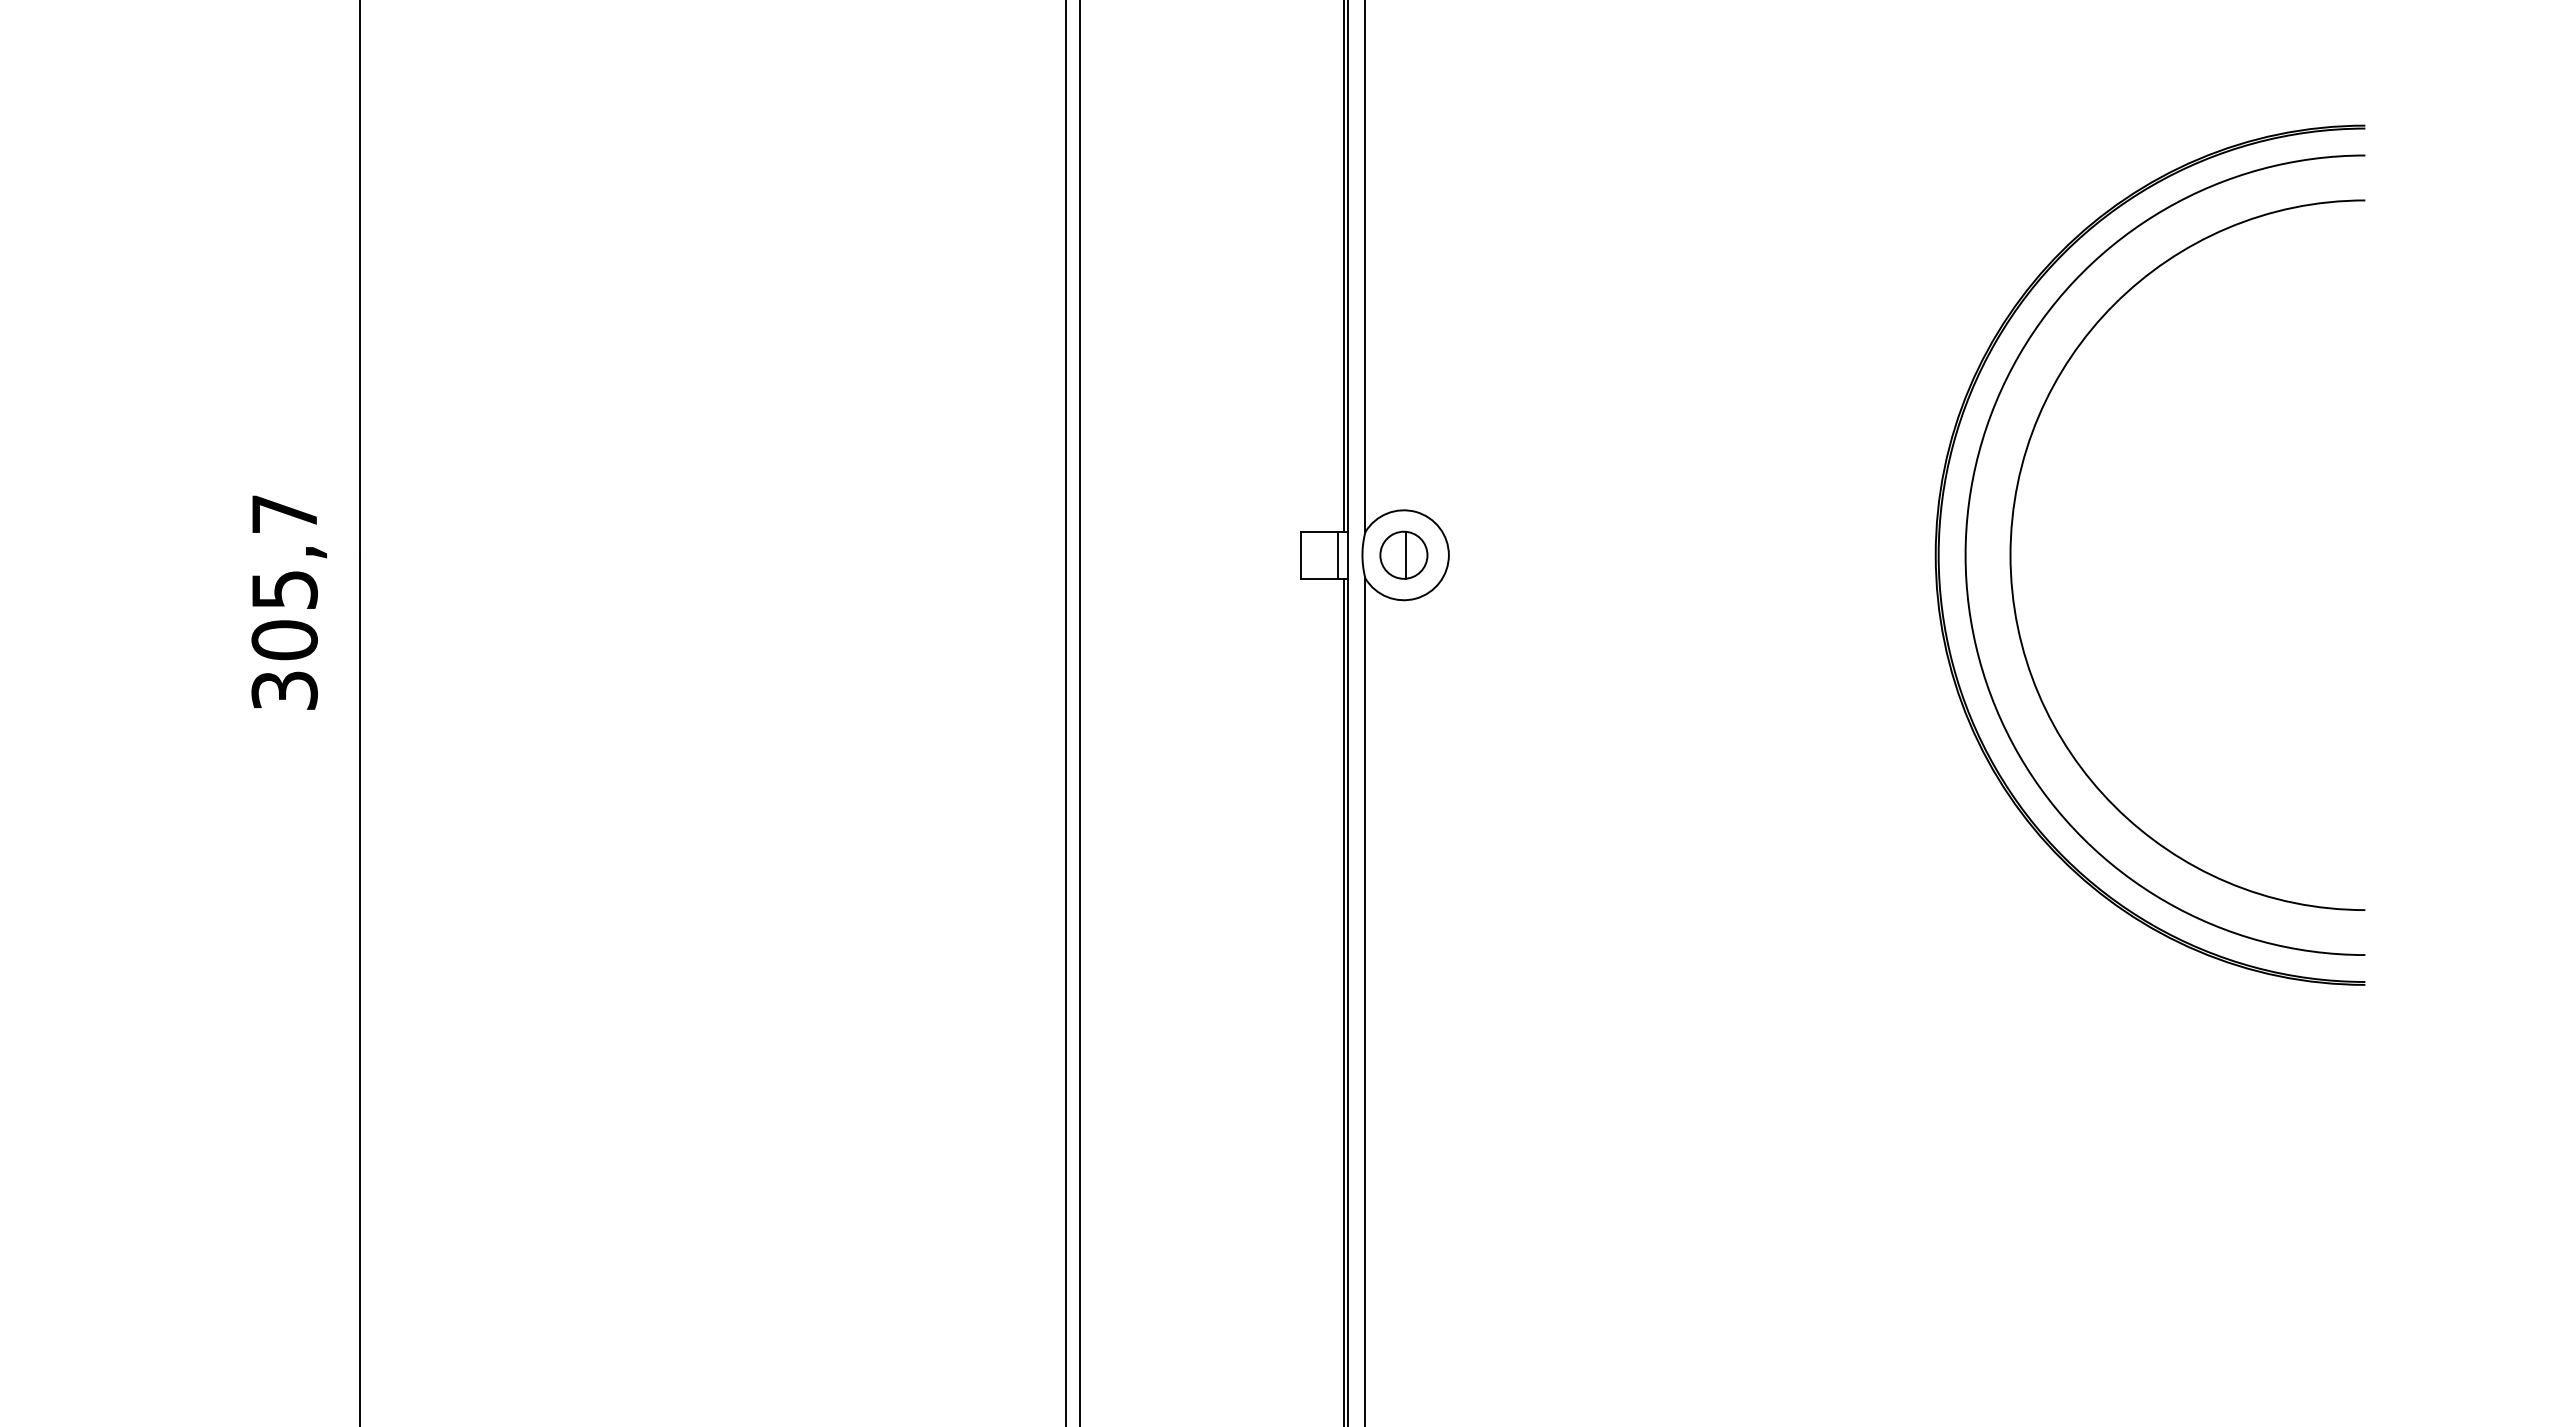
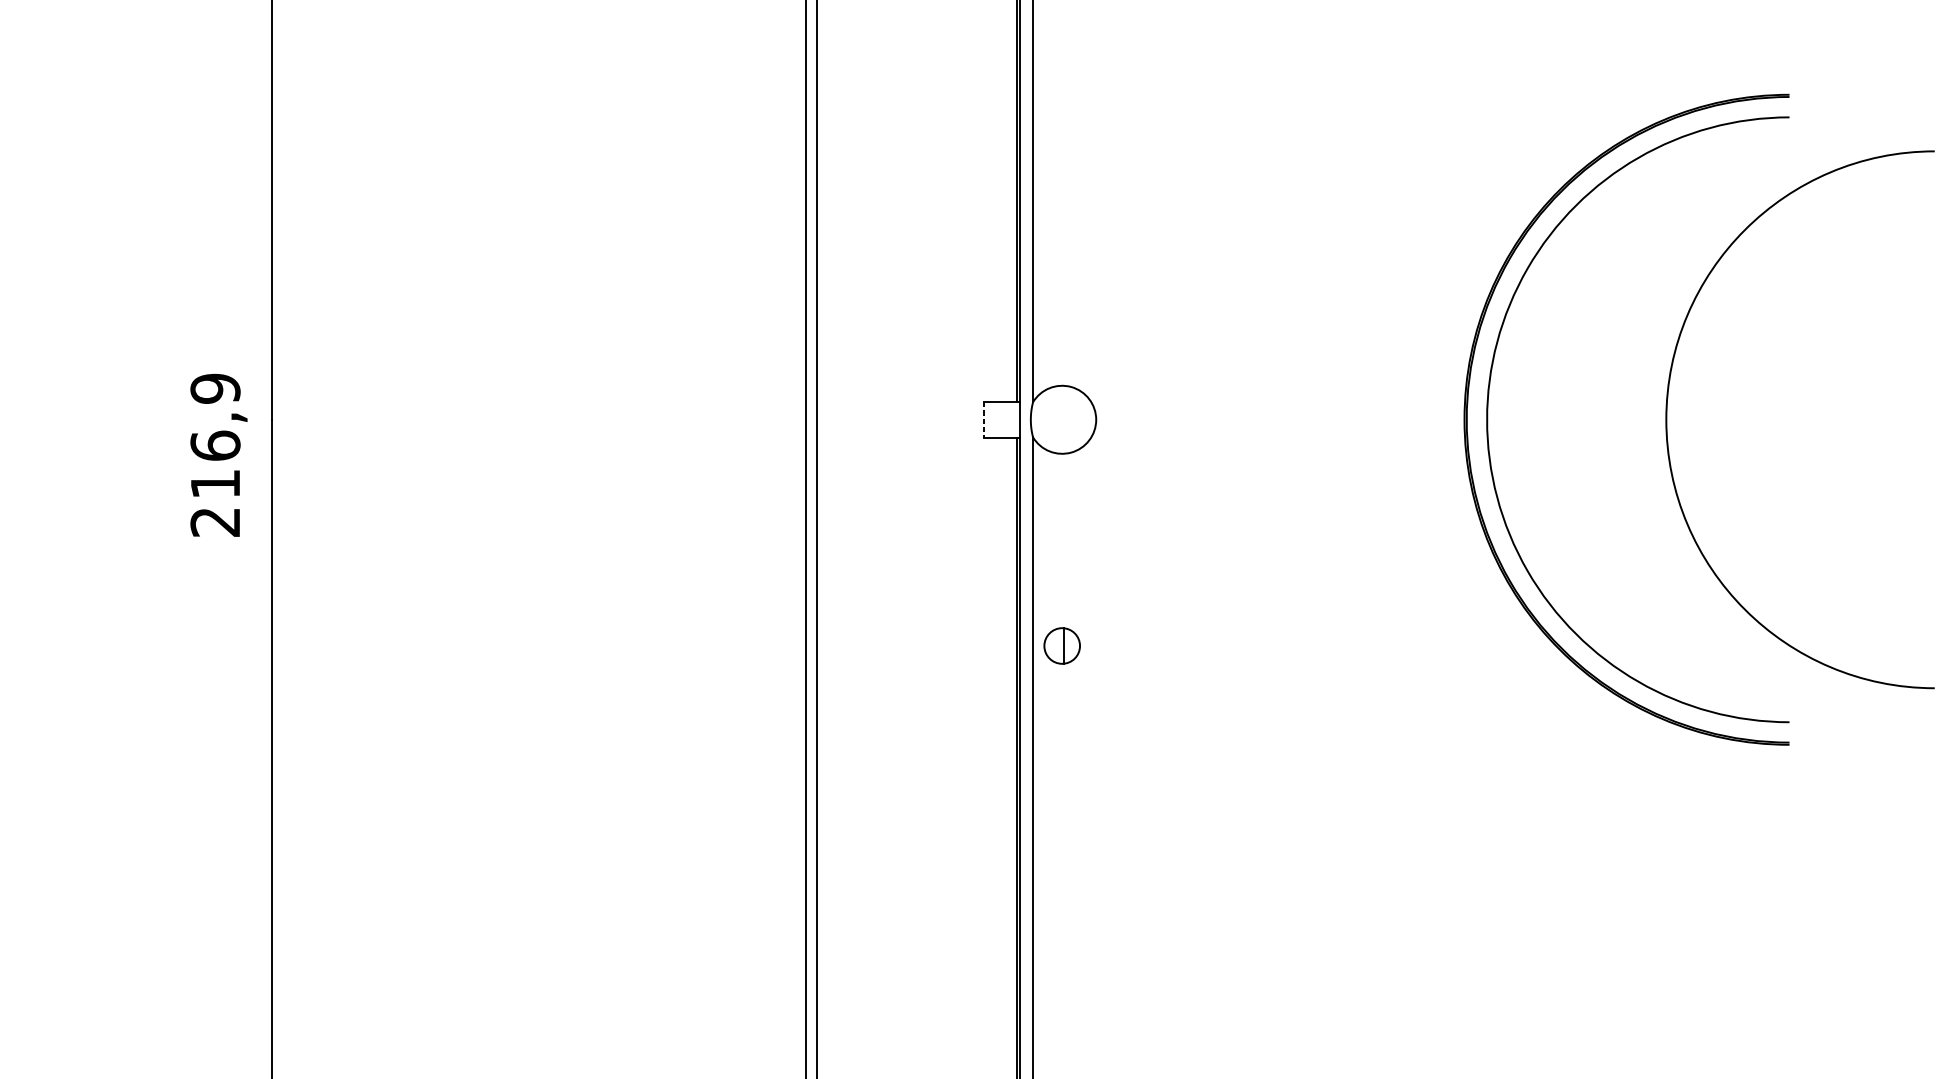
line: (1337, 554) -> (1011, 419), removed
part: (1403, 554) -> (1061, 645), moved
arc: (2011, 554) -> (1667, 419), moved
line: (1301, 555) -> (984, 419), solid -> dashed
text: (284, 601) -> (215, 454), 305,7 -> 216,9

